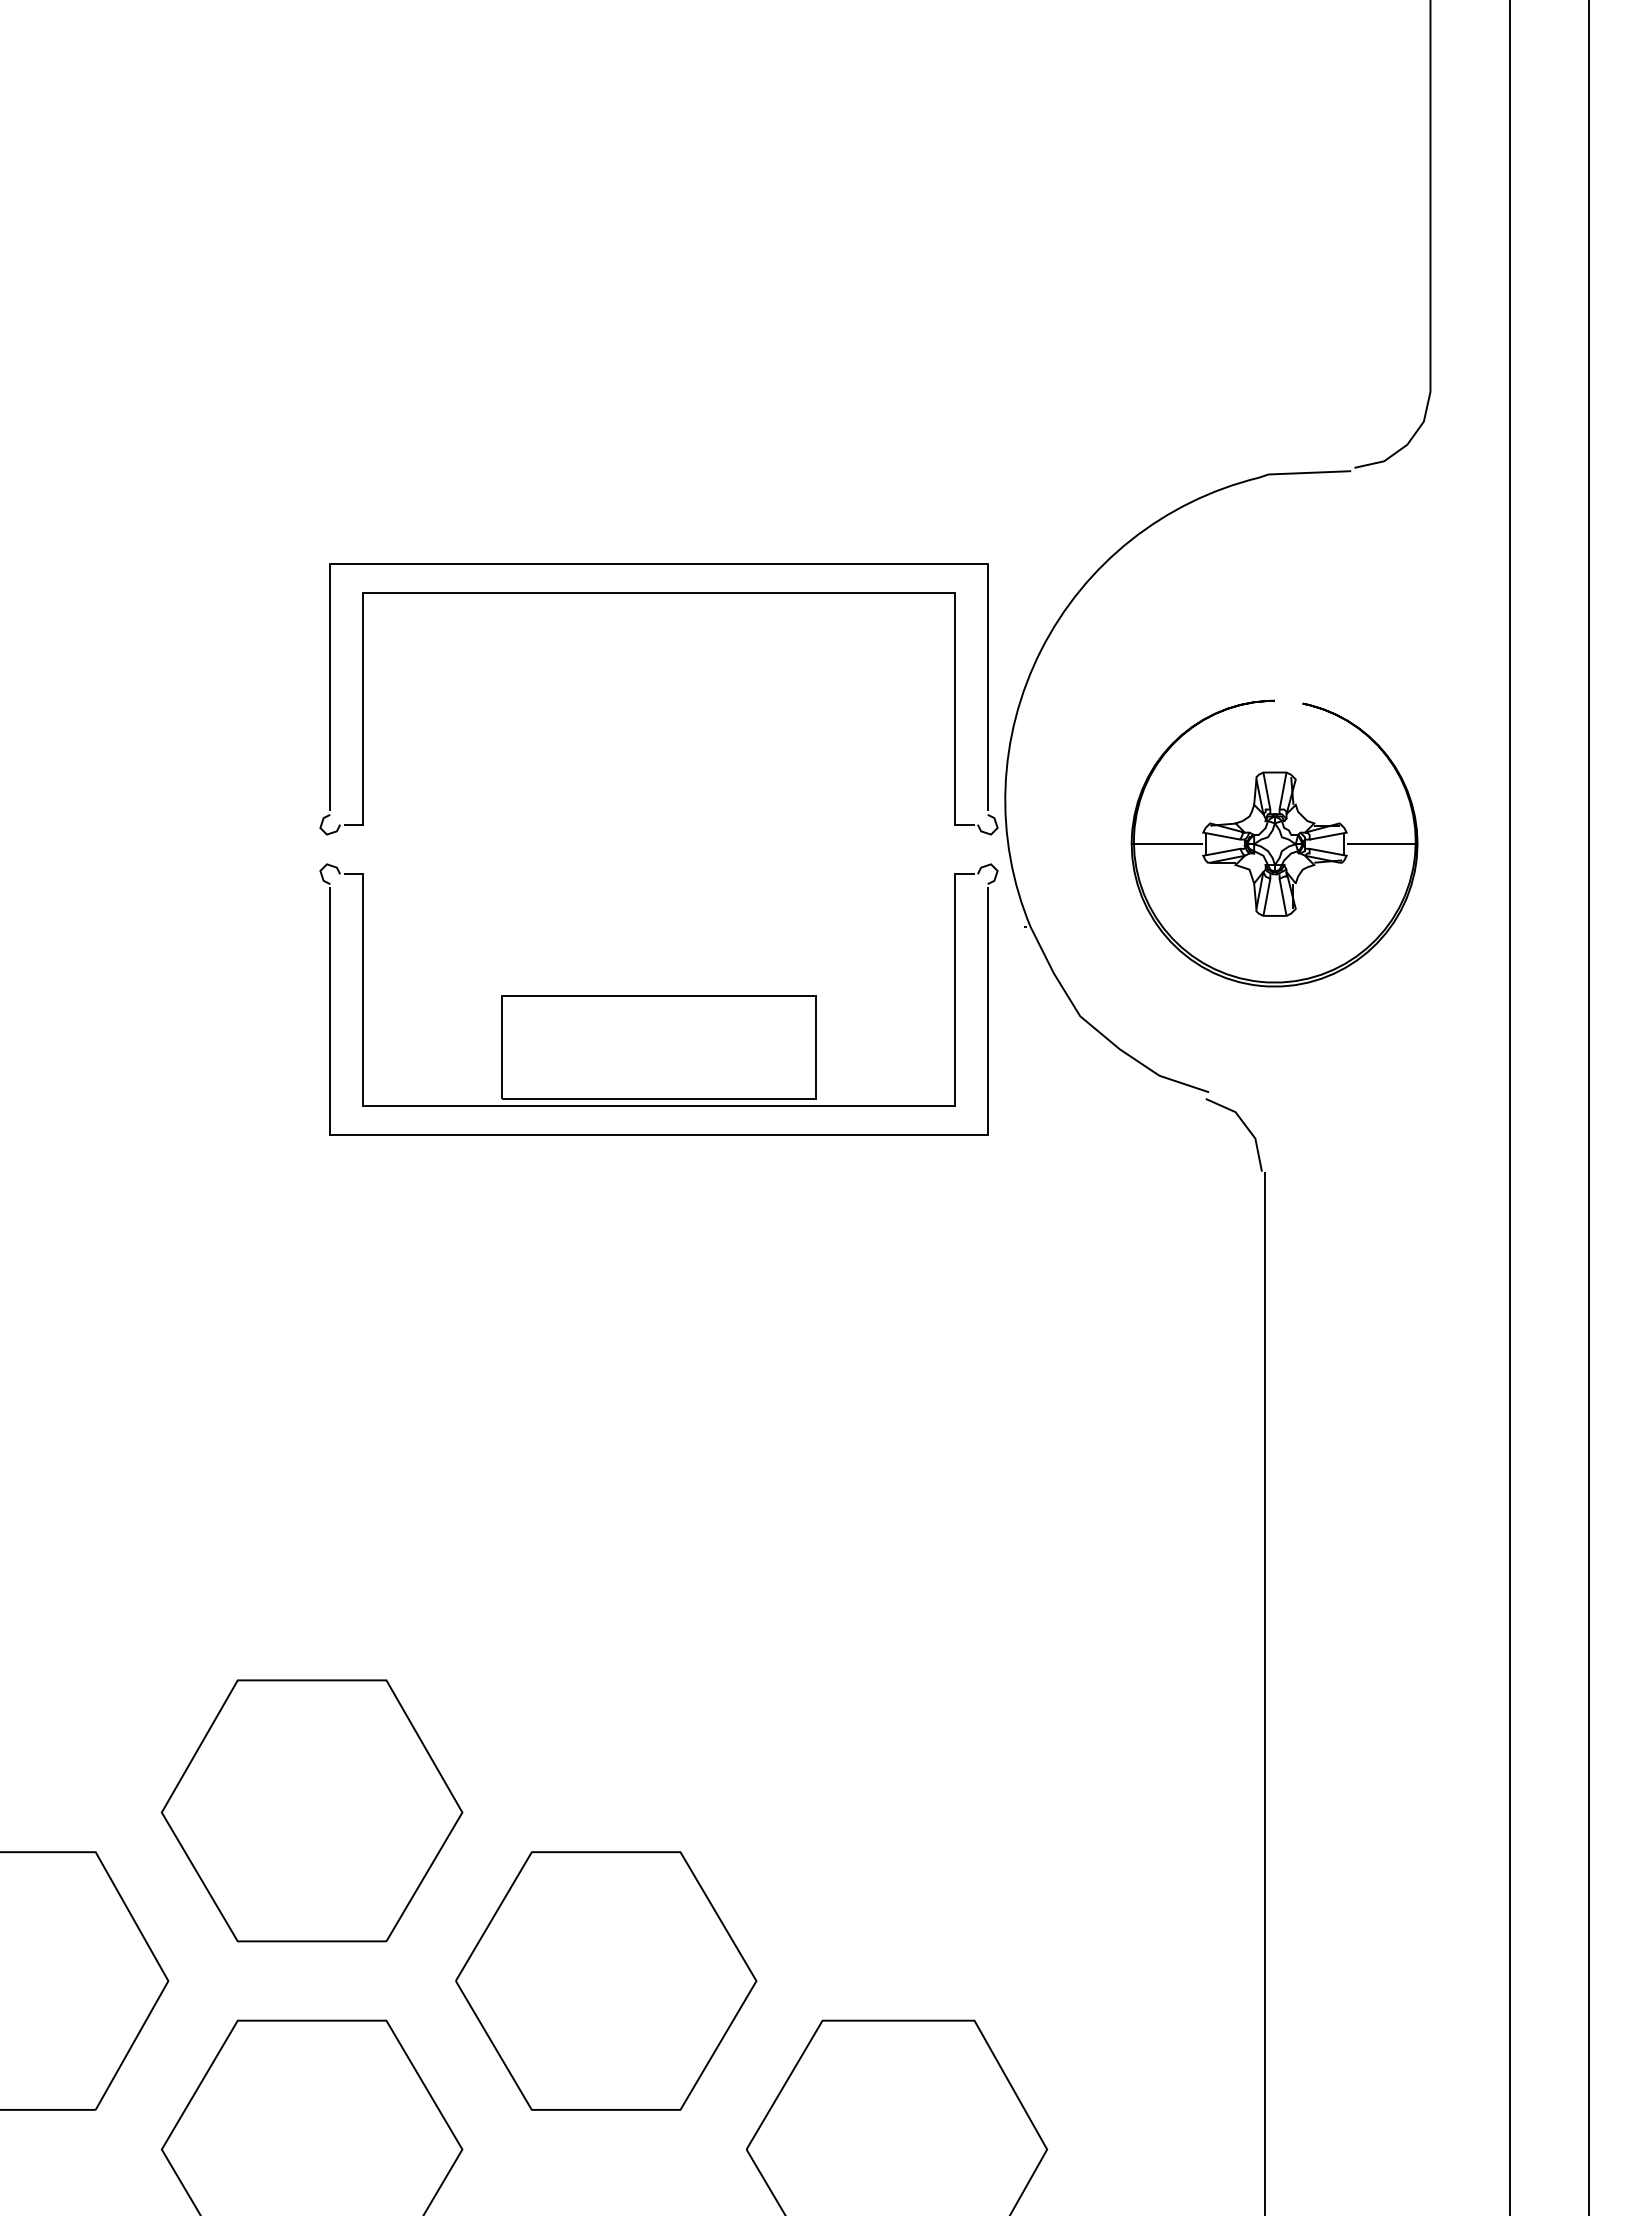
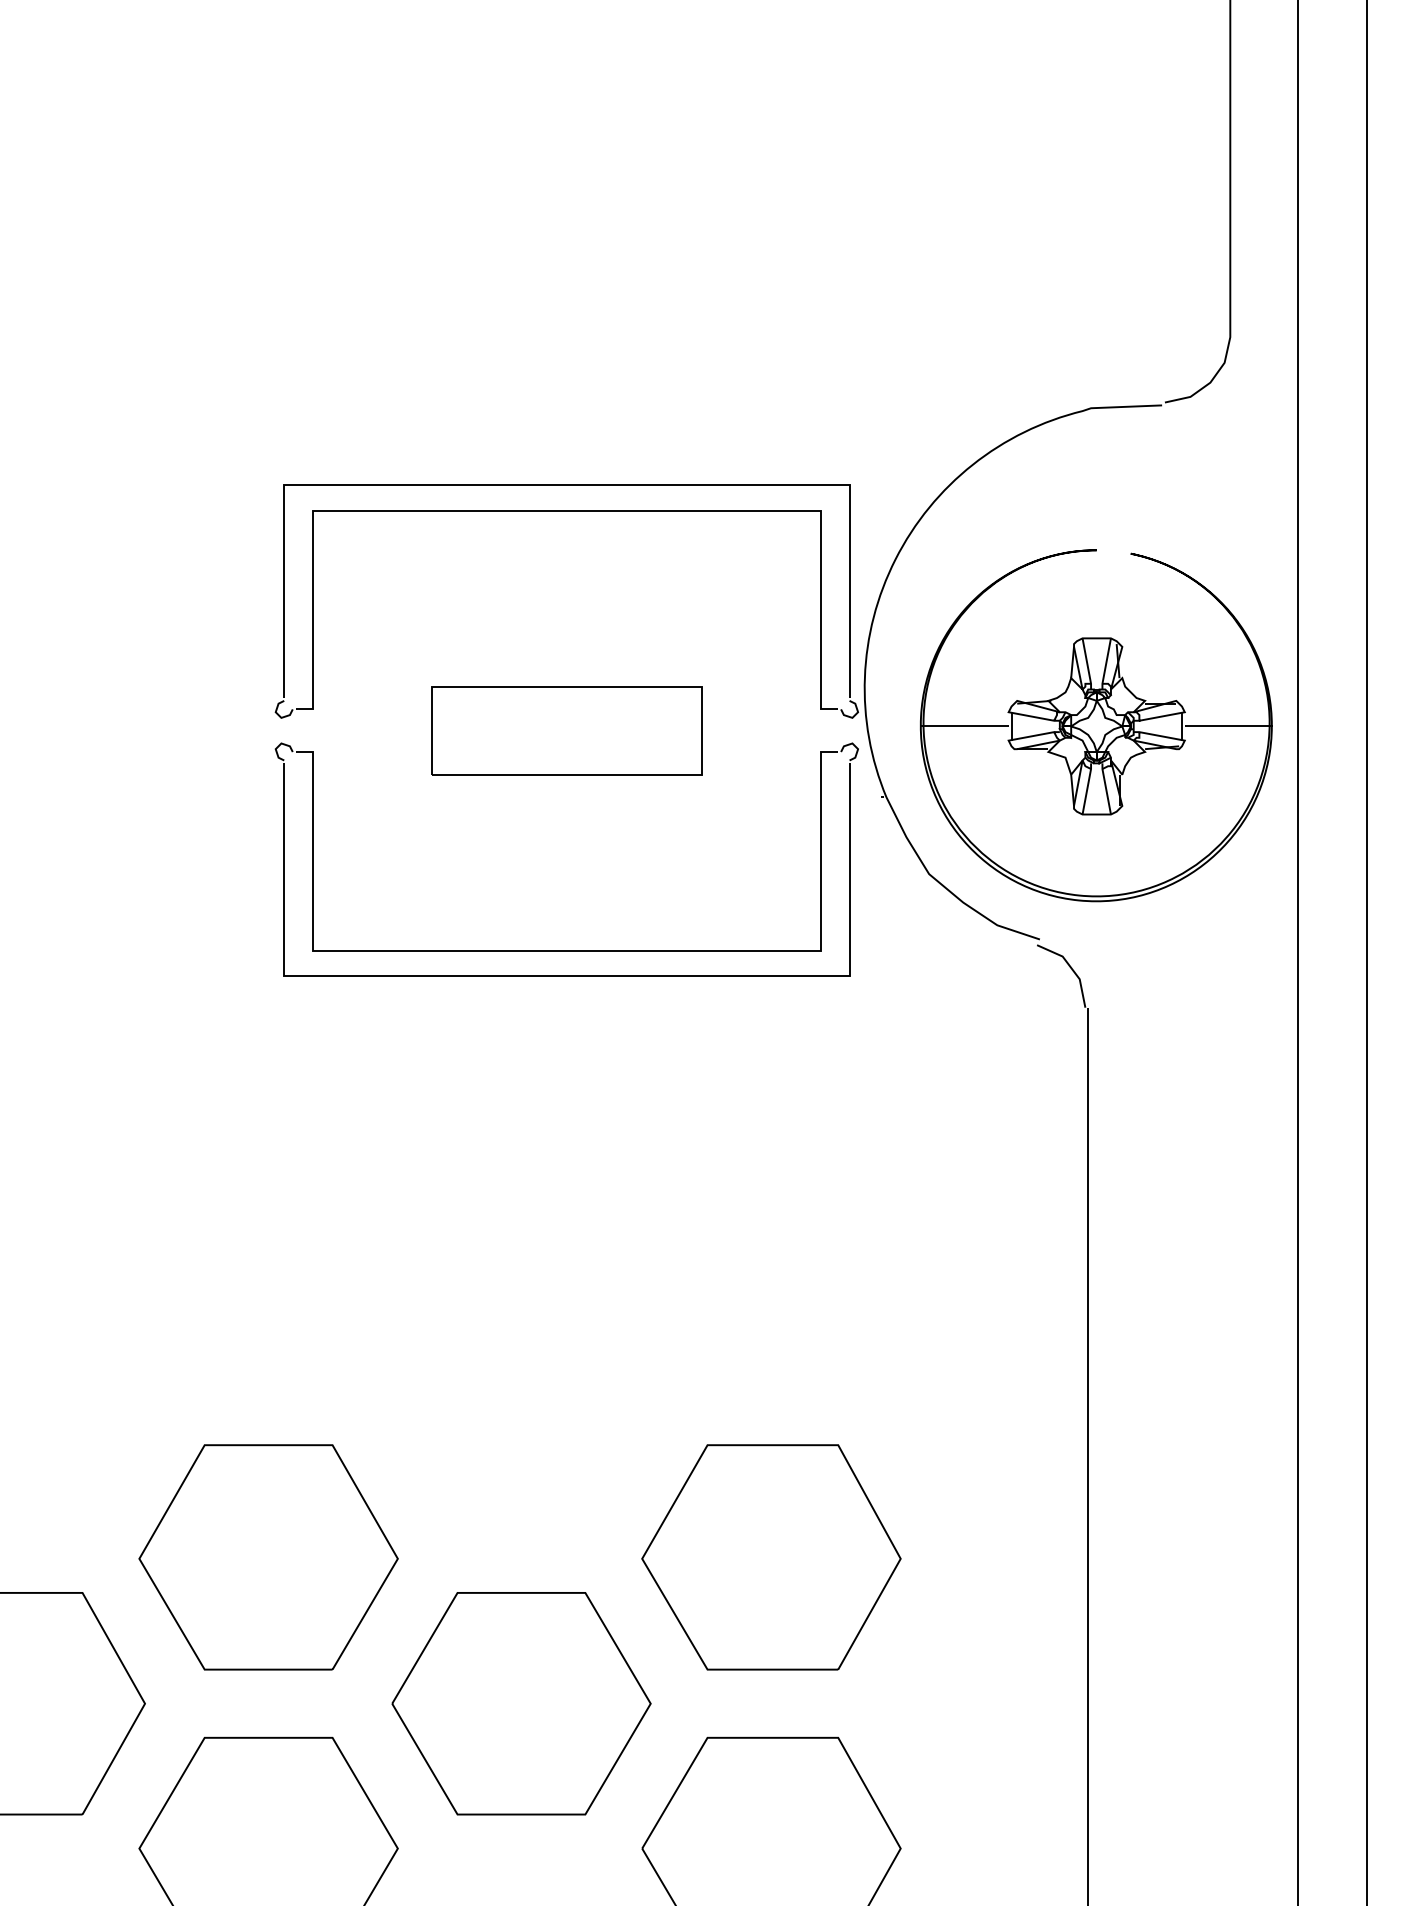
part: (1274, 843) -> (1096, 725), size x1.43
part: (658, 1047) -> (566, 730), moved
part: (896, 1810) -> (771, 1557), added

